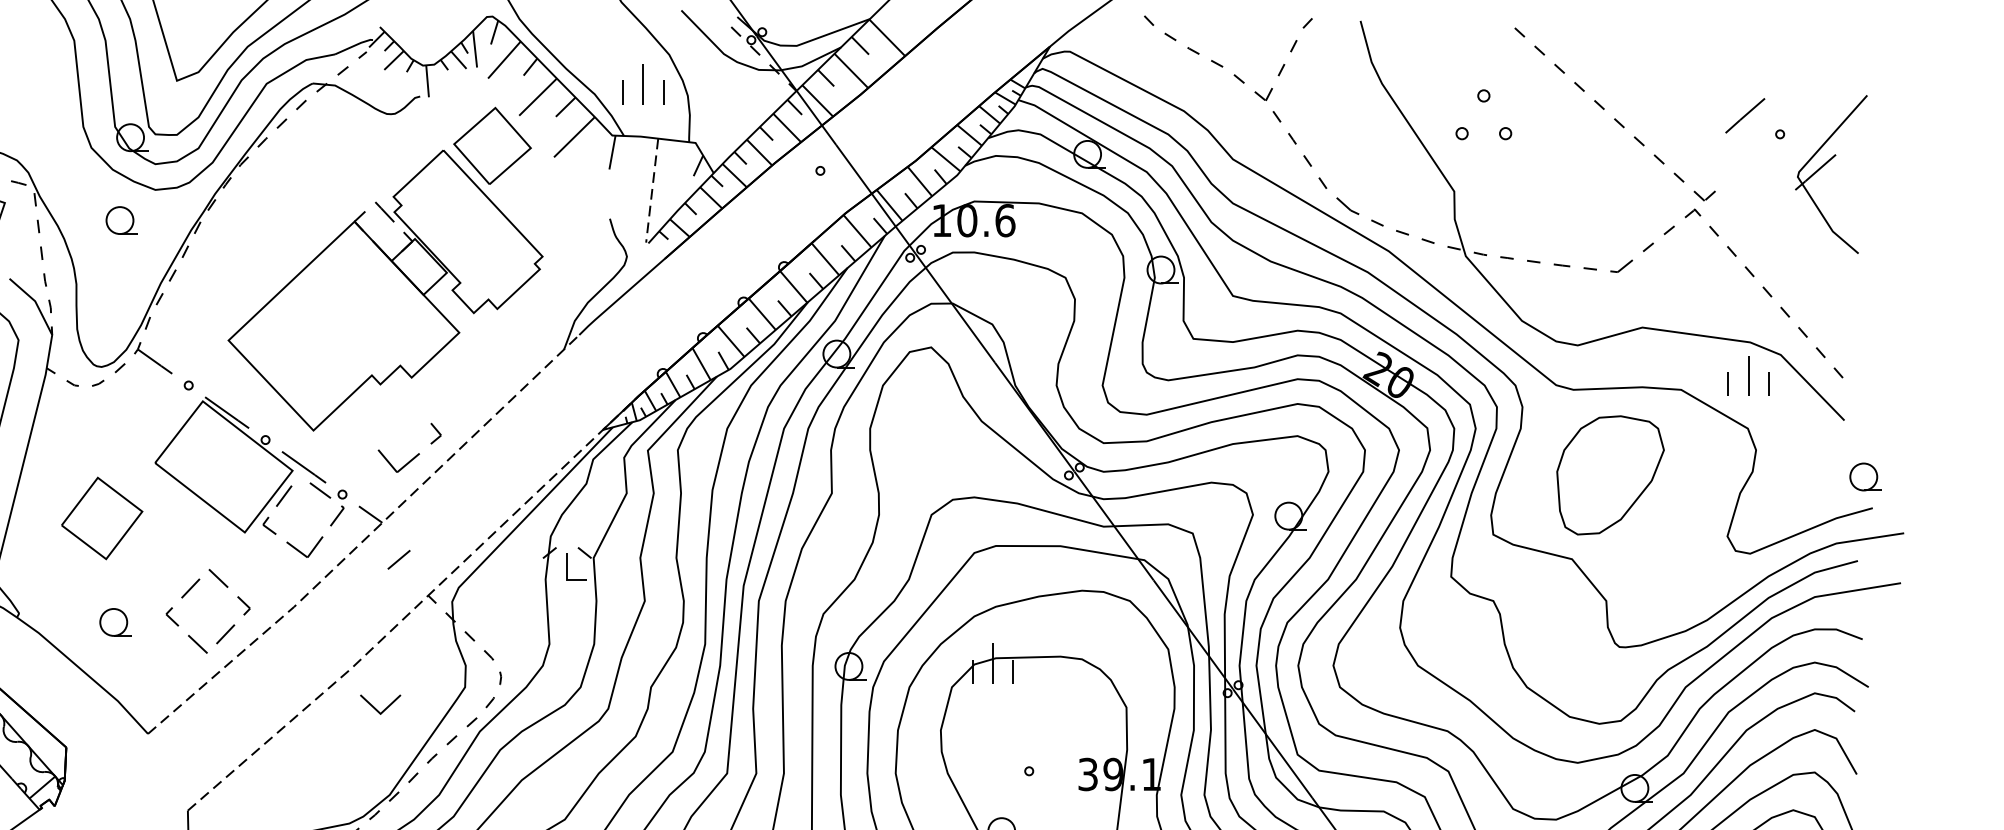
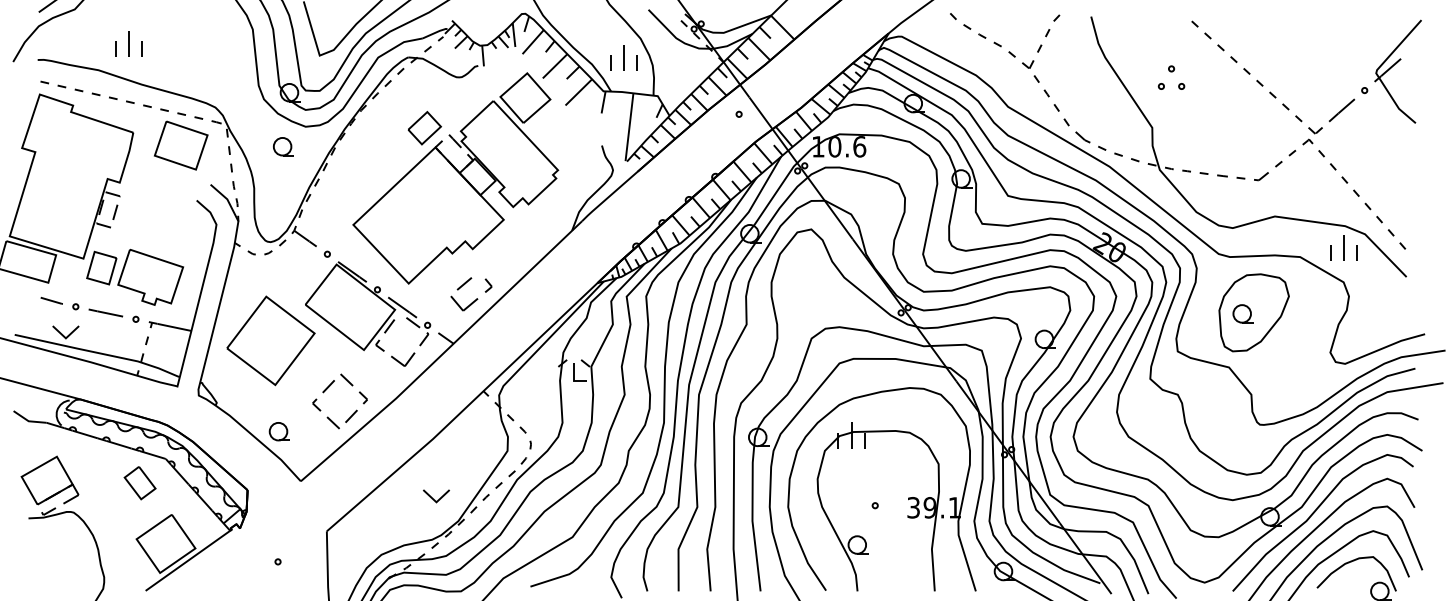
part: (1483, 114) -> (1171, 77), size x0.71
line: (1744, 115) -> (1341, 110), moved
part: (1824, 166) -> (1393, 66), moved
line: (652, 191) -> (629, 127), dashed -> solid
part: (337, 192) -> (424, 128), added
part: (1864, 476) -> (1242, 313), moved
part: (101, 517) -> (270, 340), size x1.67
line: (366, 537) -> (443, 353), dashed -> solid
line: (399, 559) -> (464, 283), moved
line: (415, 606) -> (475, 398), dashed -> solid
part: (113, 622) -> (278, 431), moved
part: (380, 705) -> (436, 496), moved

